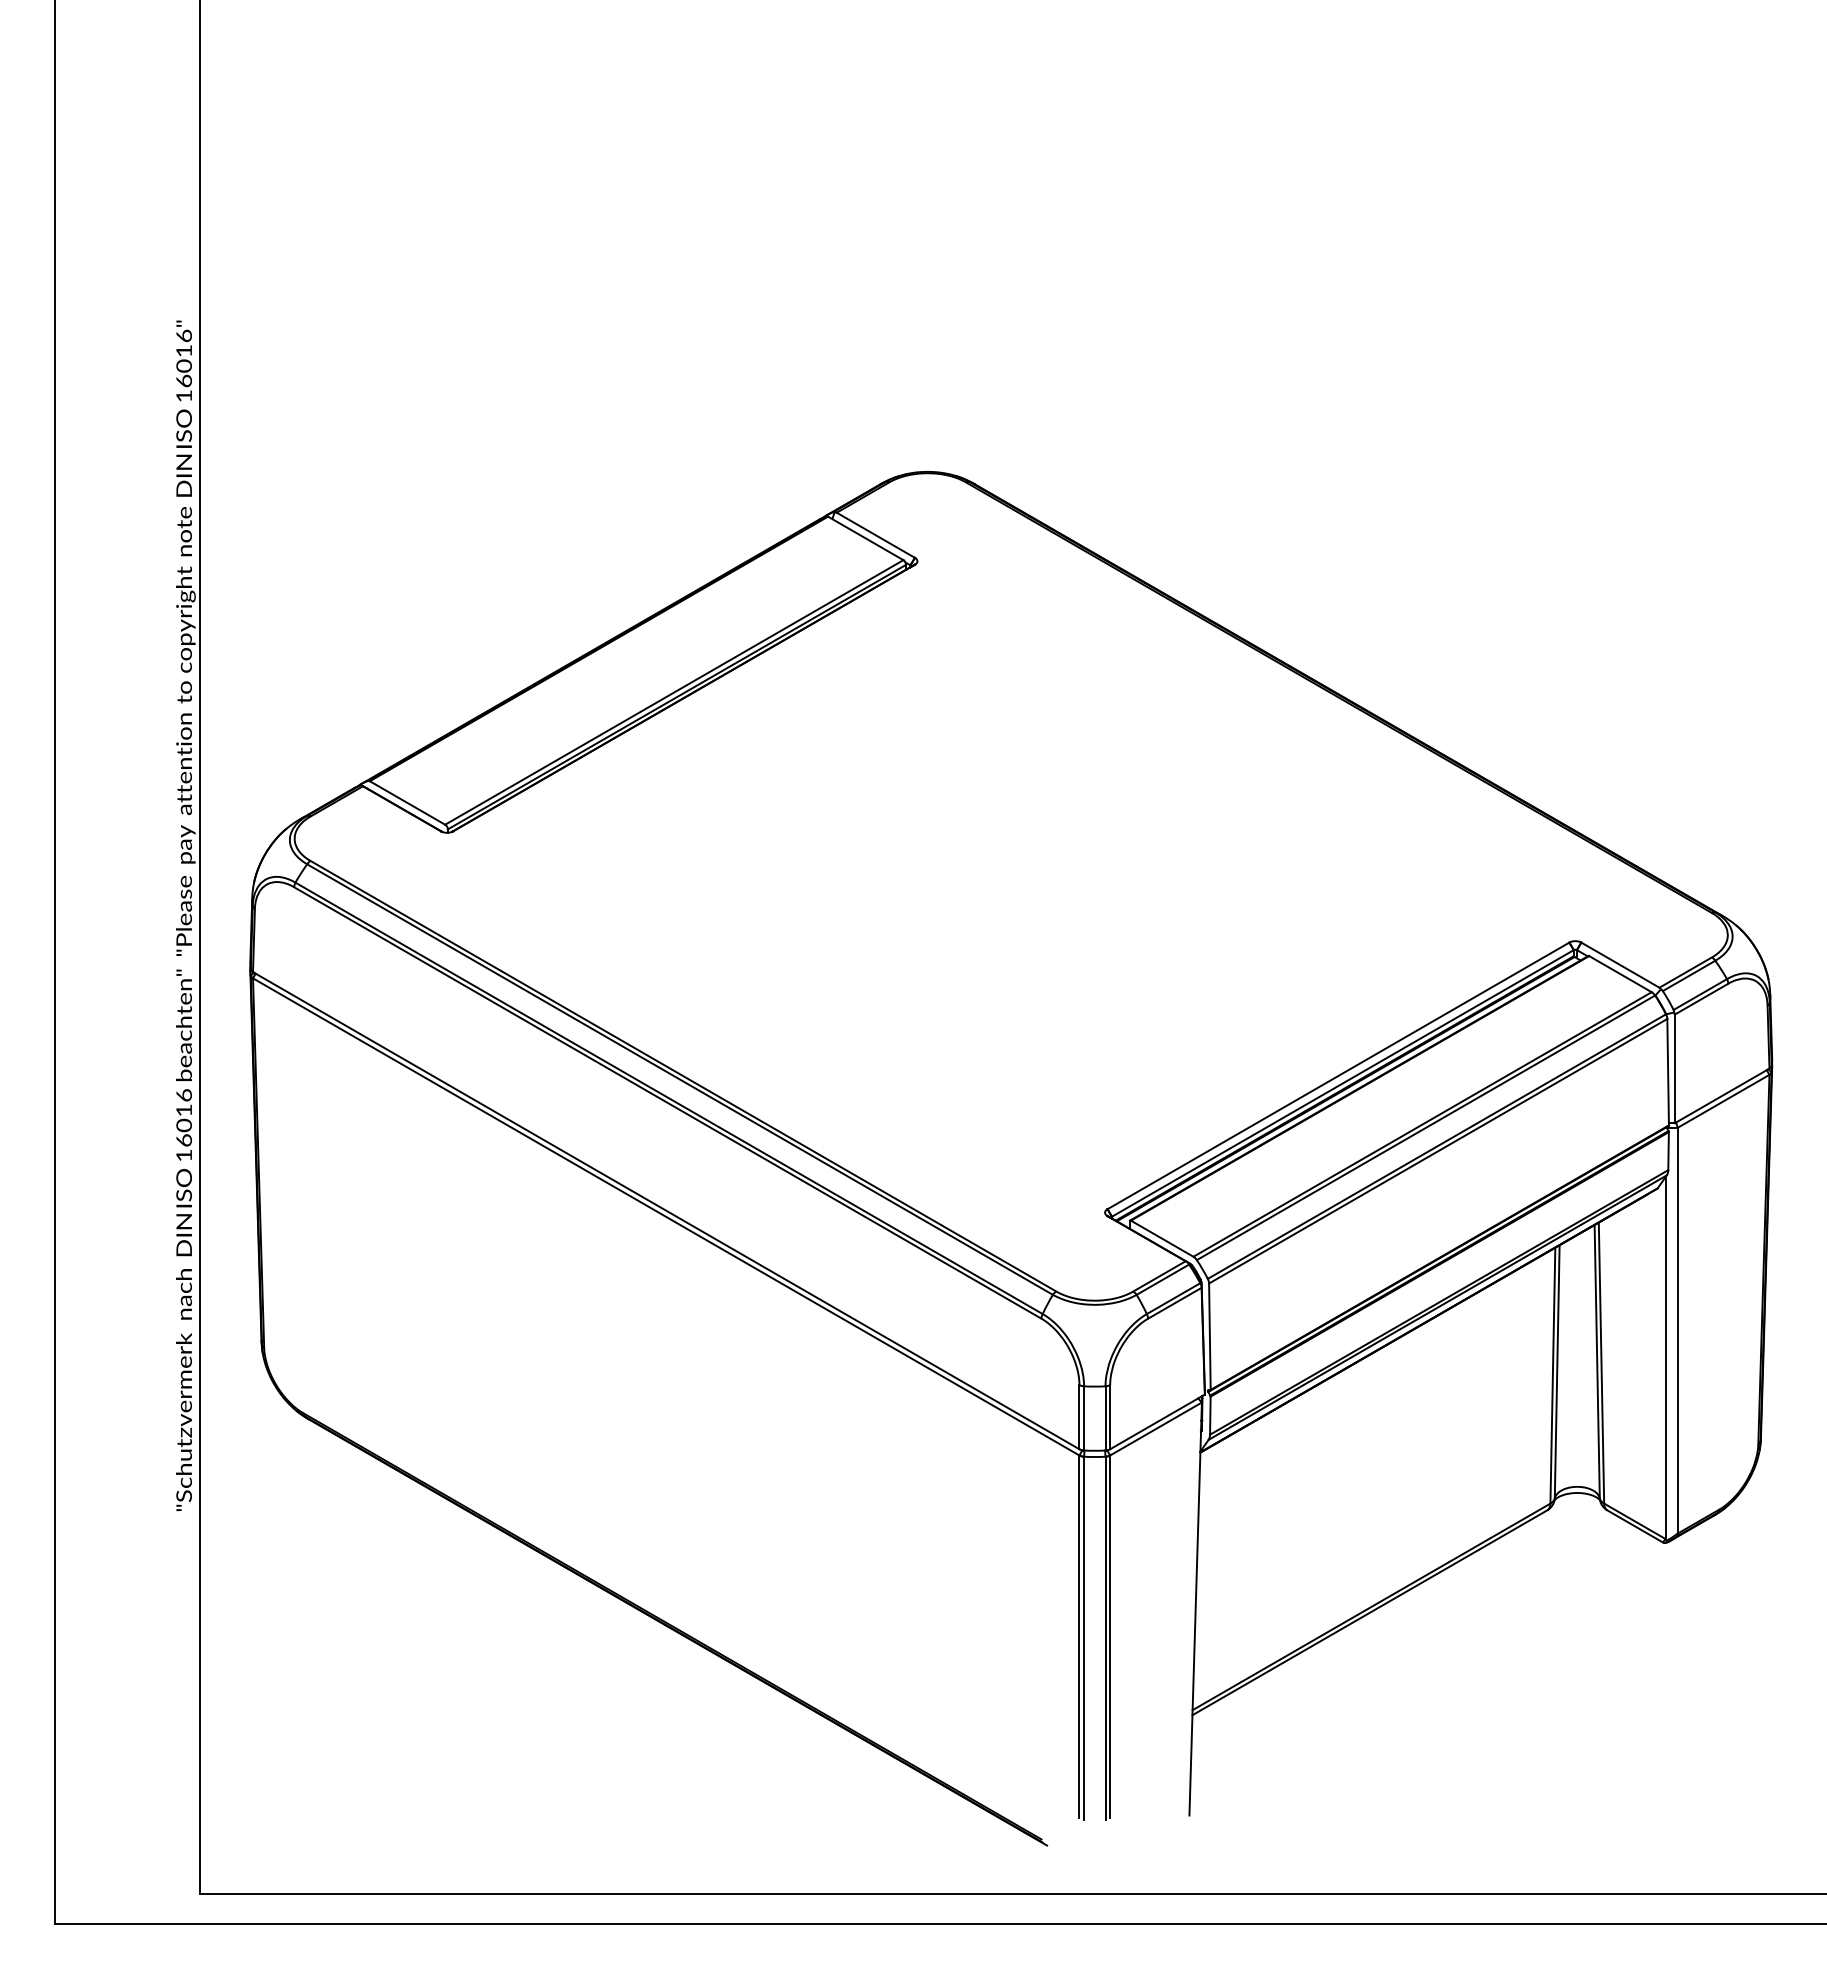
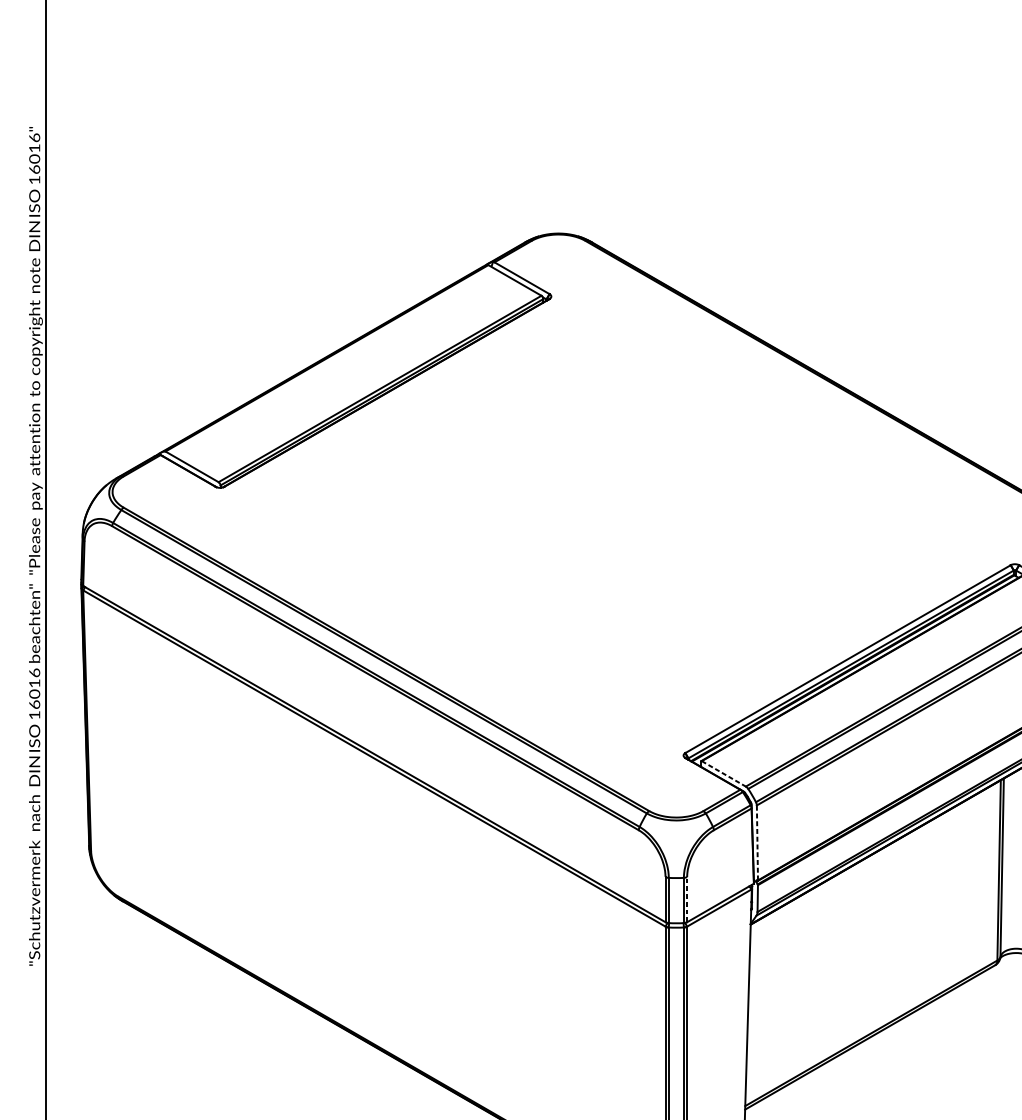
line: (1162, 1238) -> (724, 773), solid -> dashed
line: (1209, 1336) -> (757, 842), solid -> dashed
line: (1110, 1416) -> (687, 899), solid -> dashed

